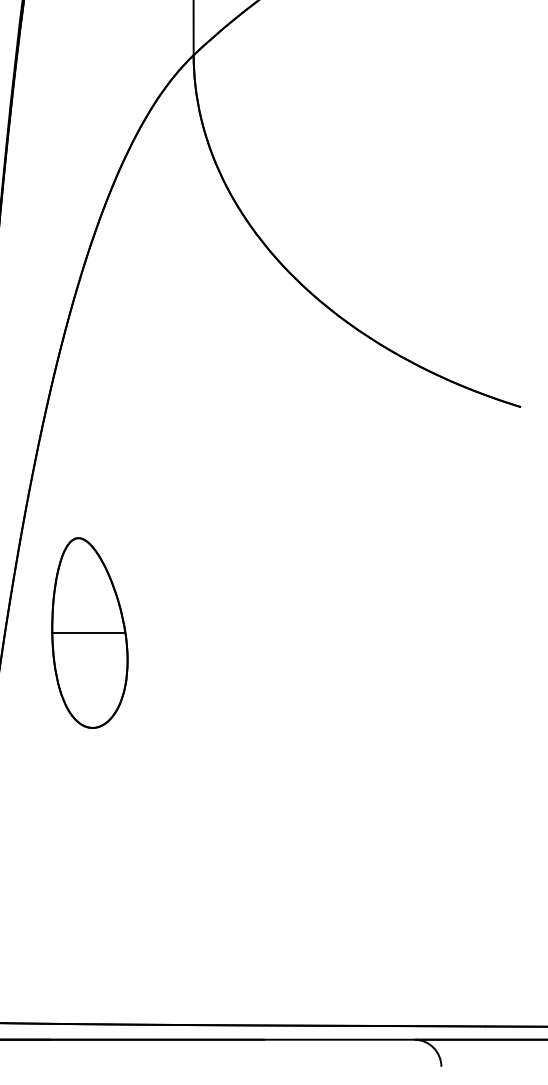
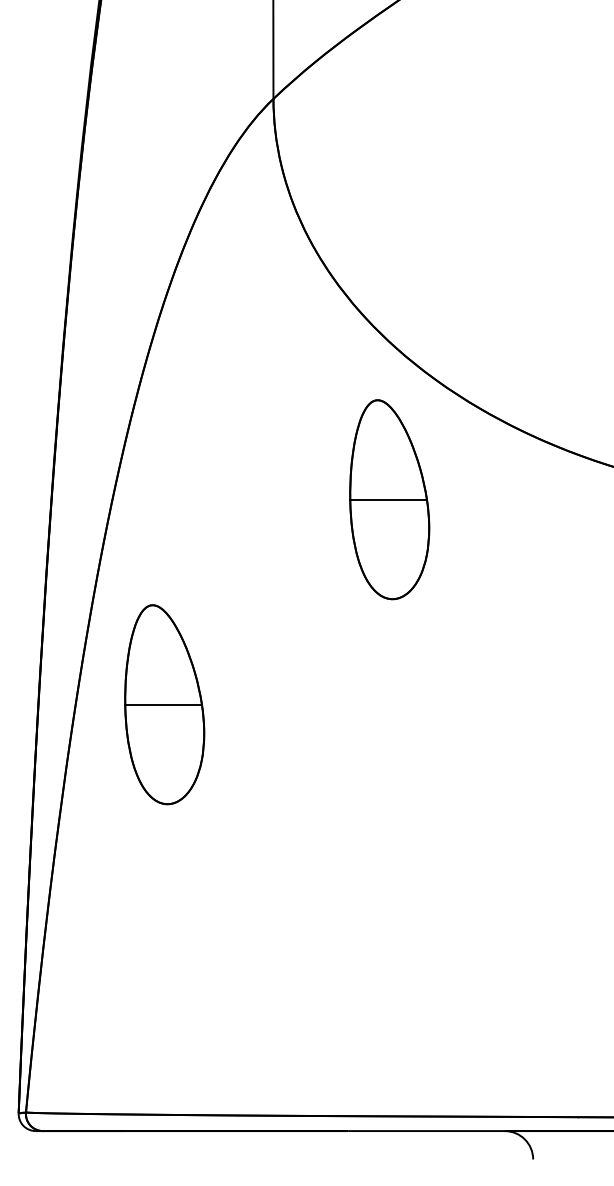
part: (304, 437) -> (389, 499), added

